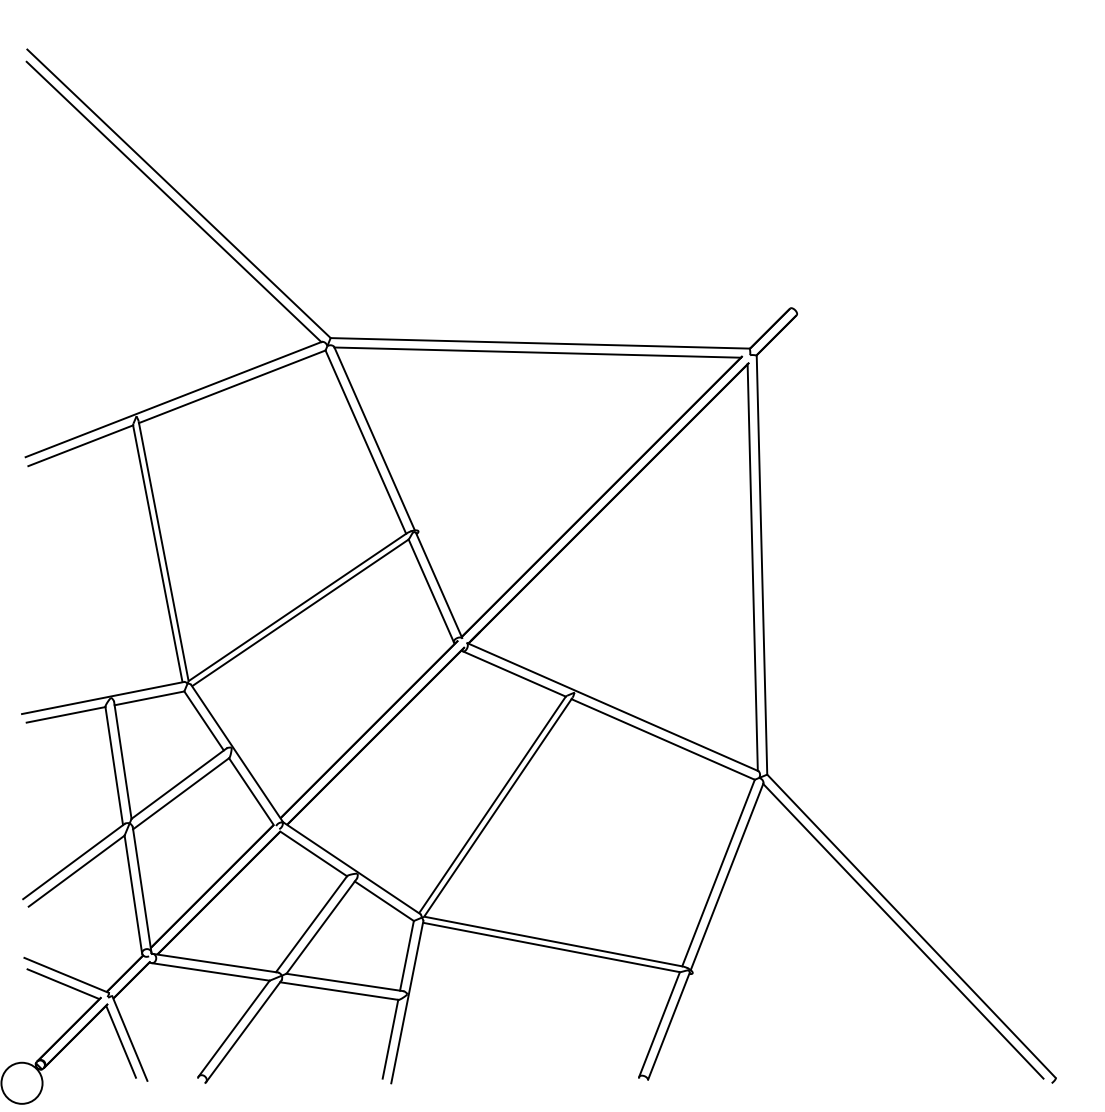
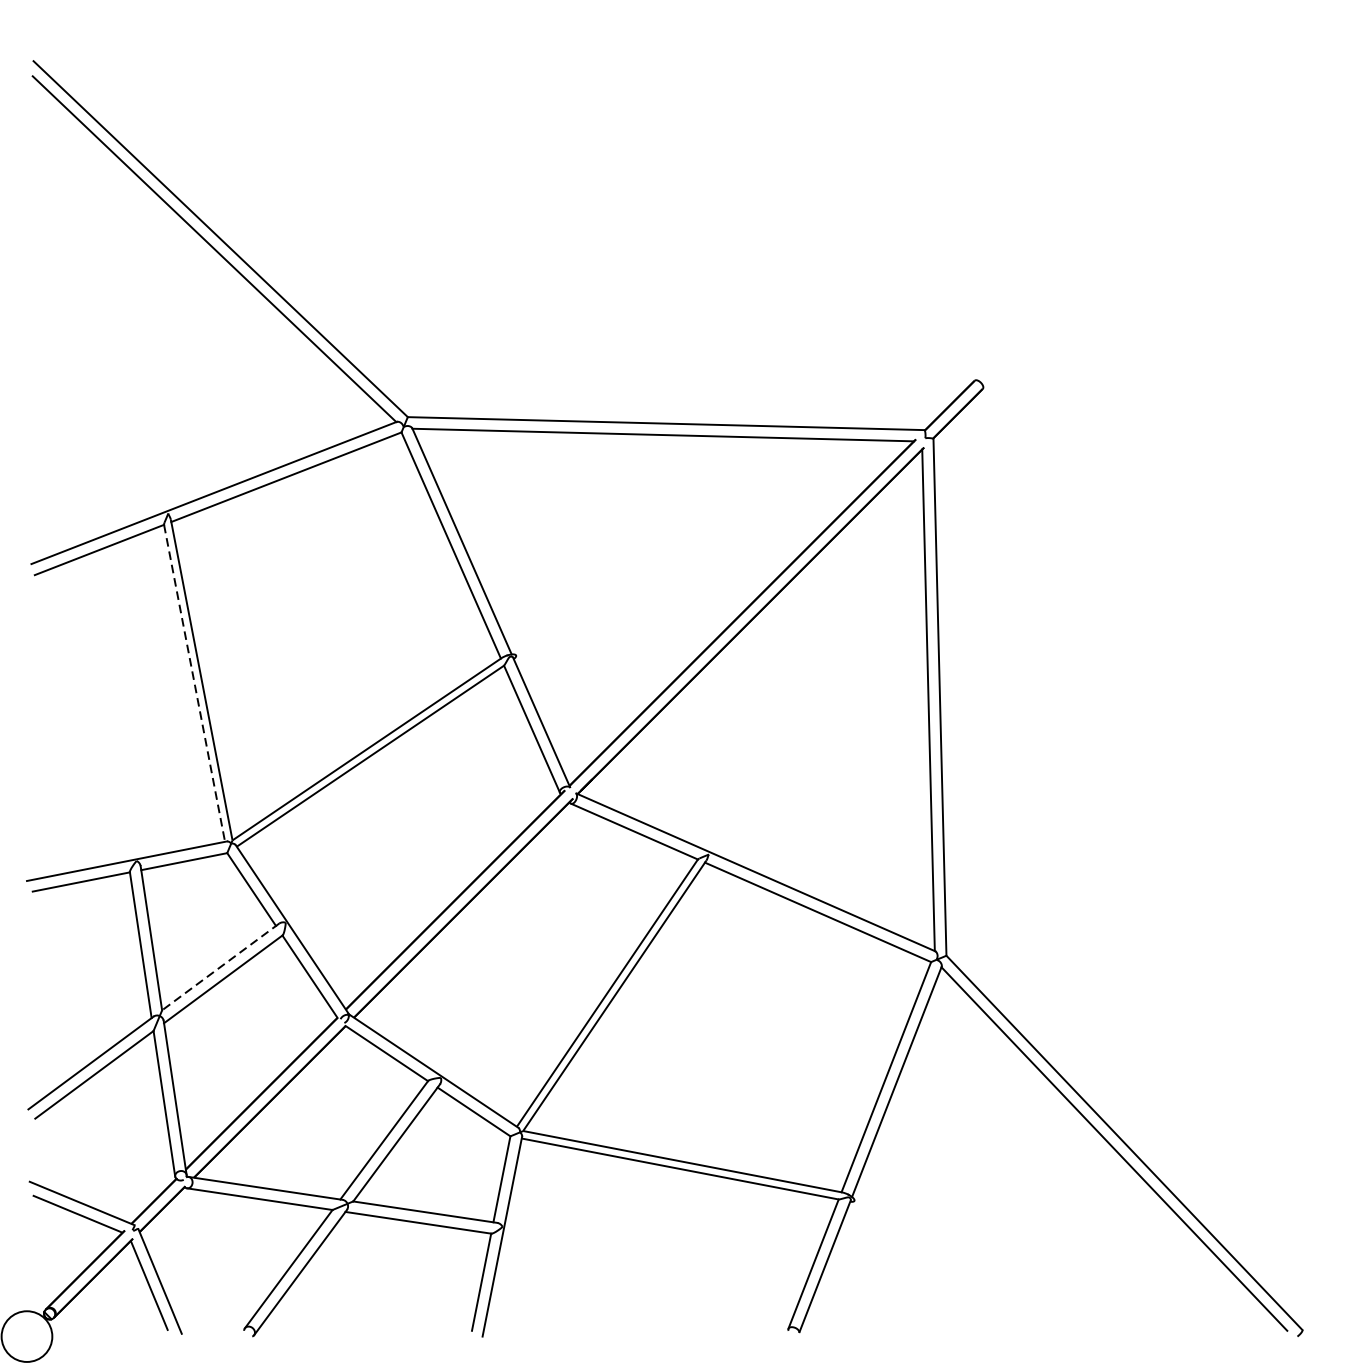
line: (157, 554) -> (194, 684), solid -> dashed
line: (178, 784) -> (220, 967), solid -> dashed

